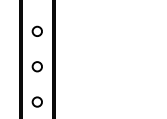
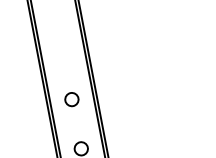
circle: (36, 30) -> (61, 49), removed

